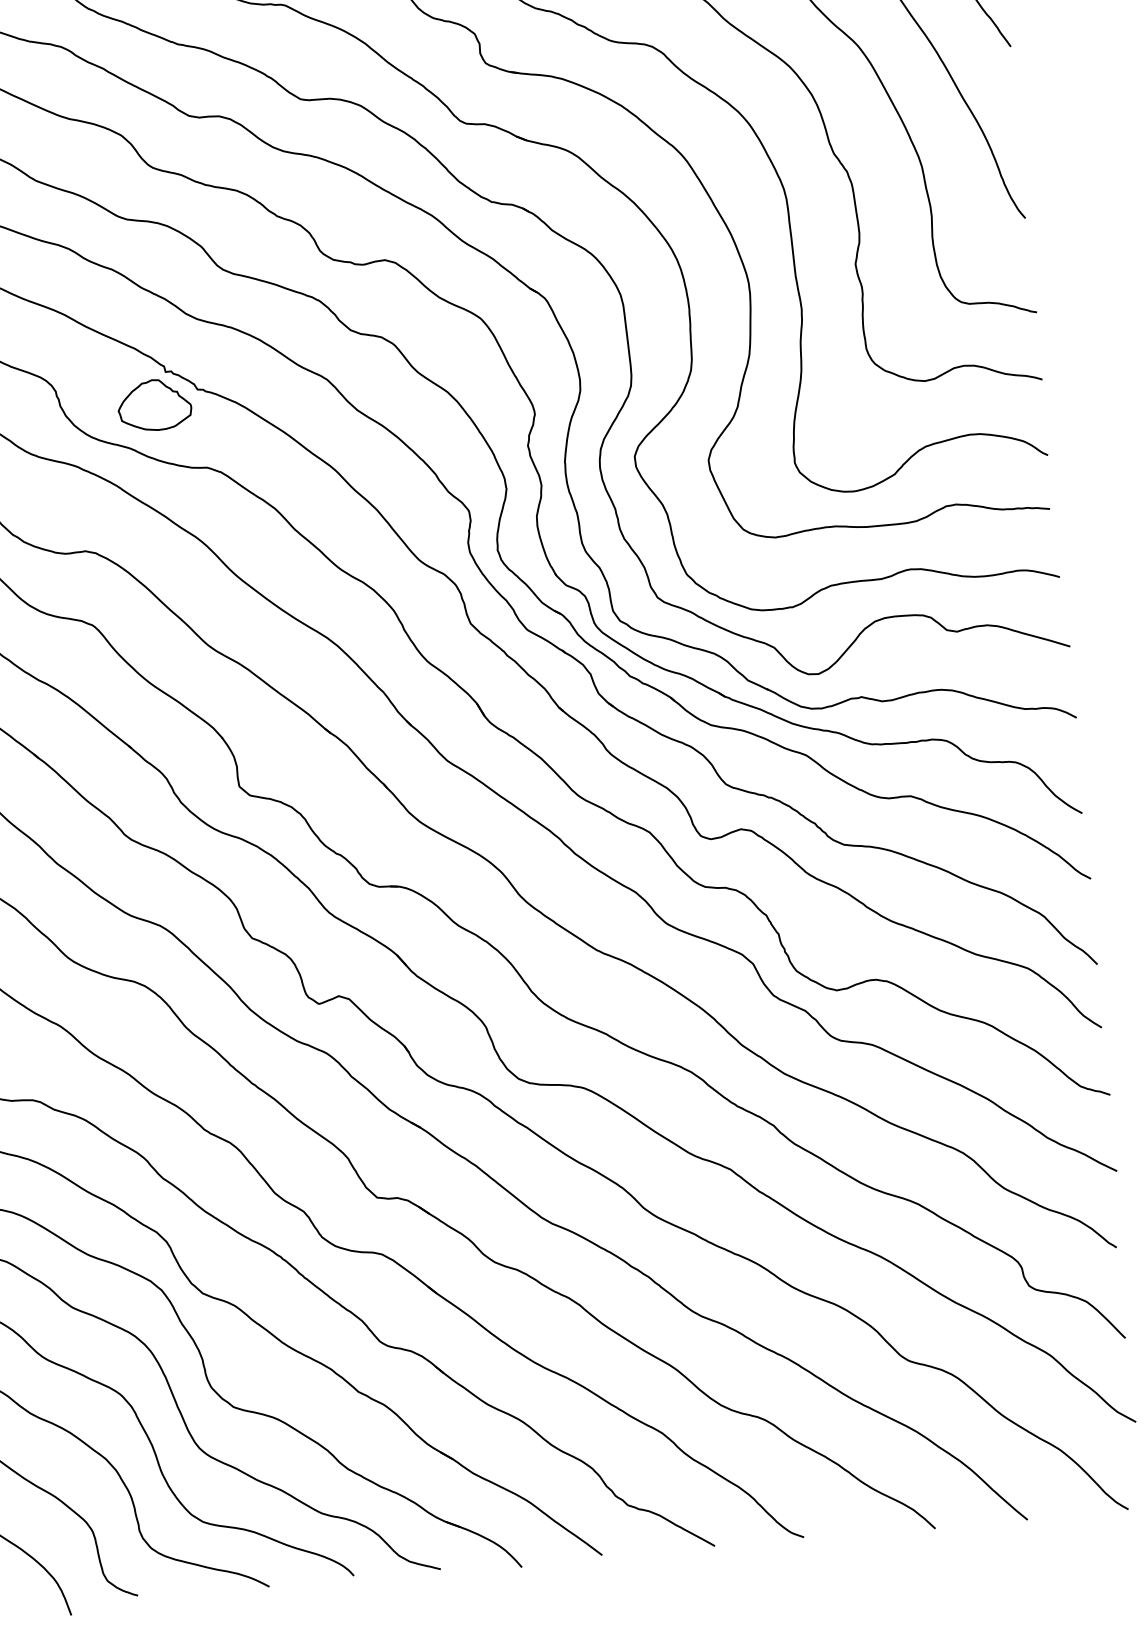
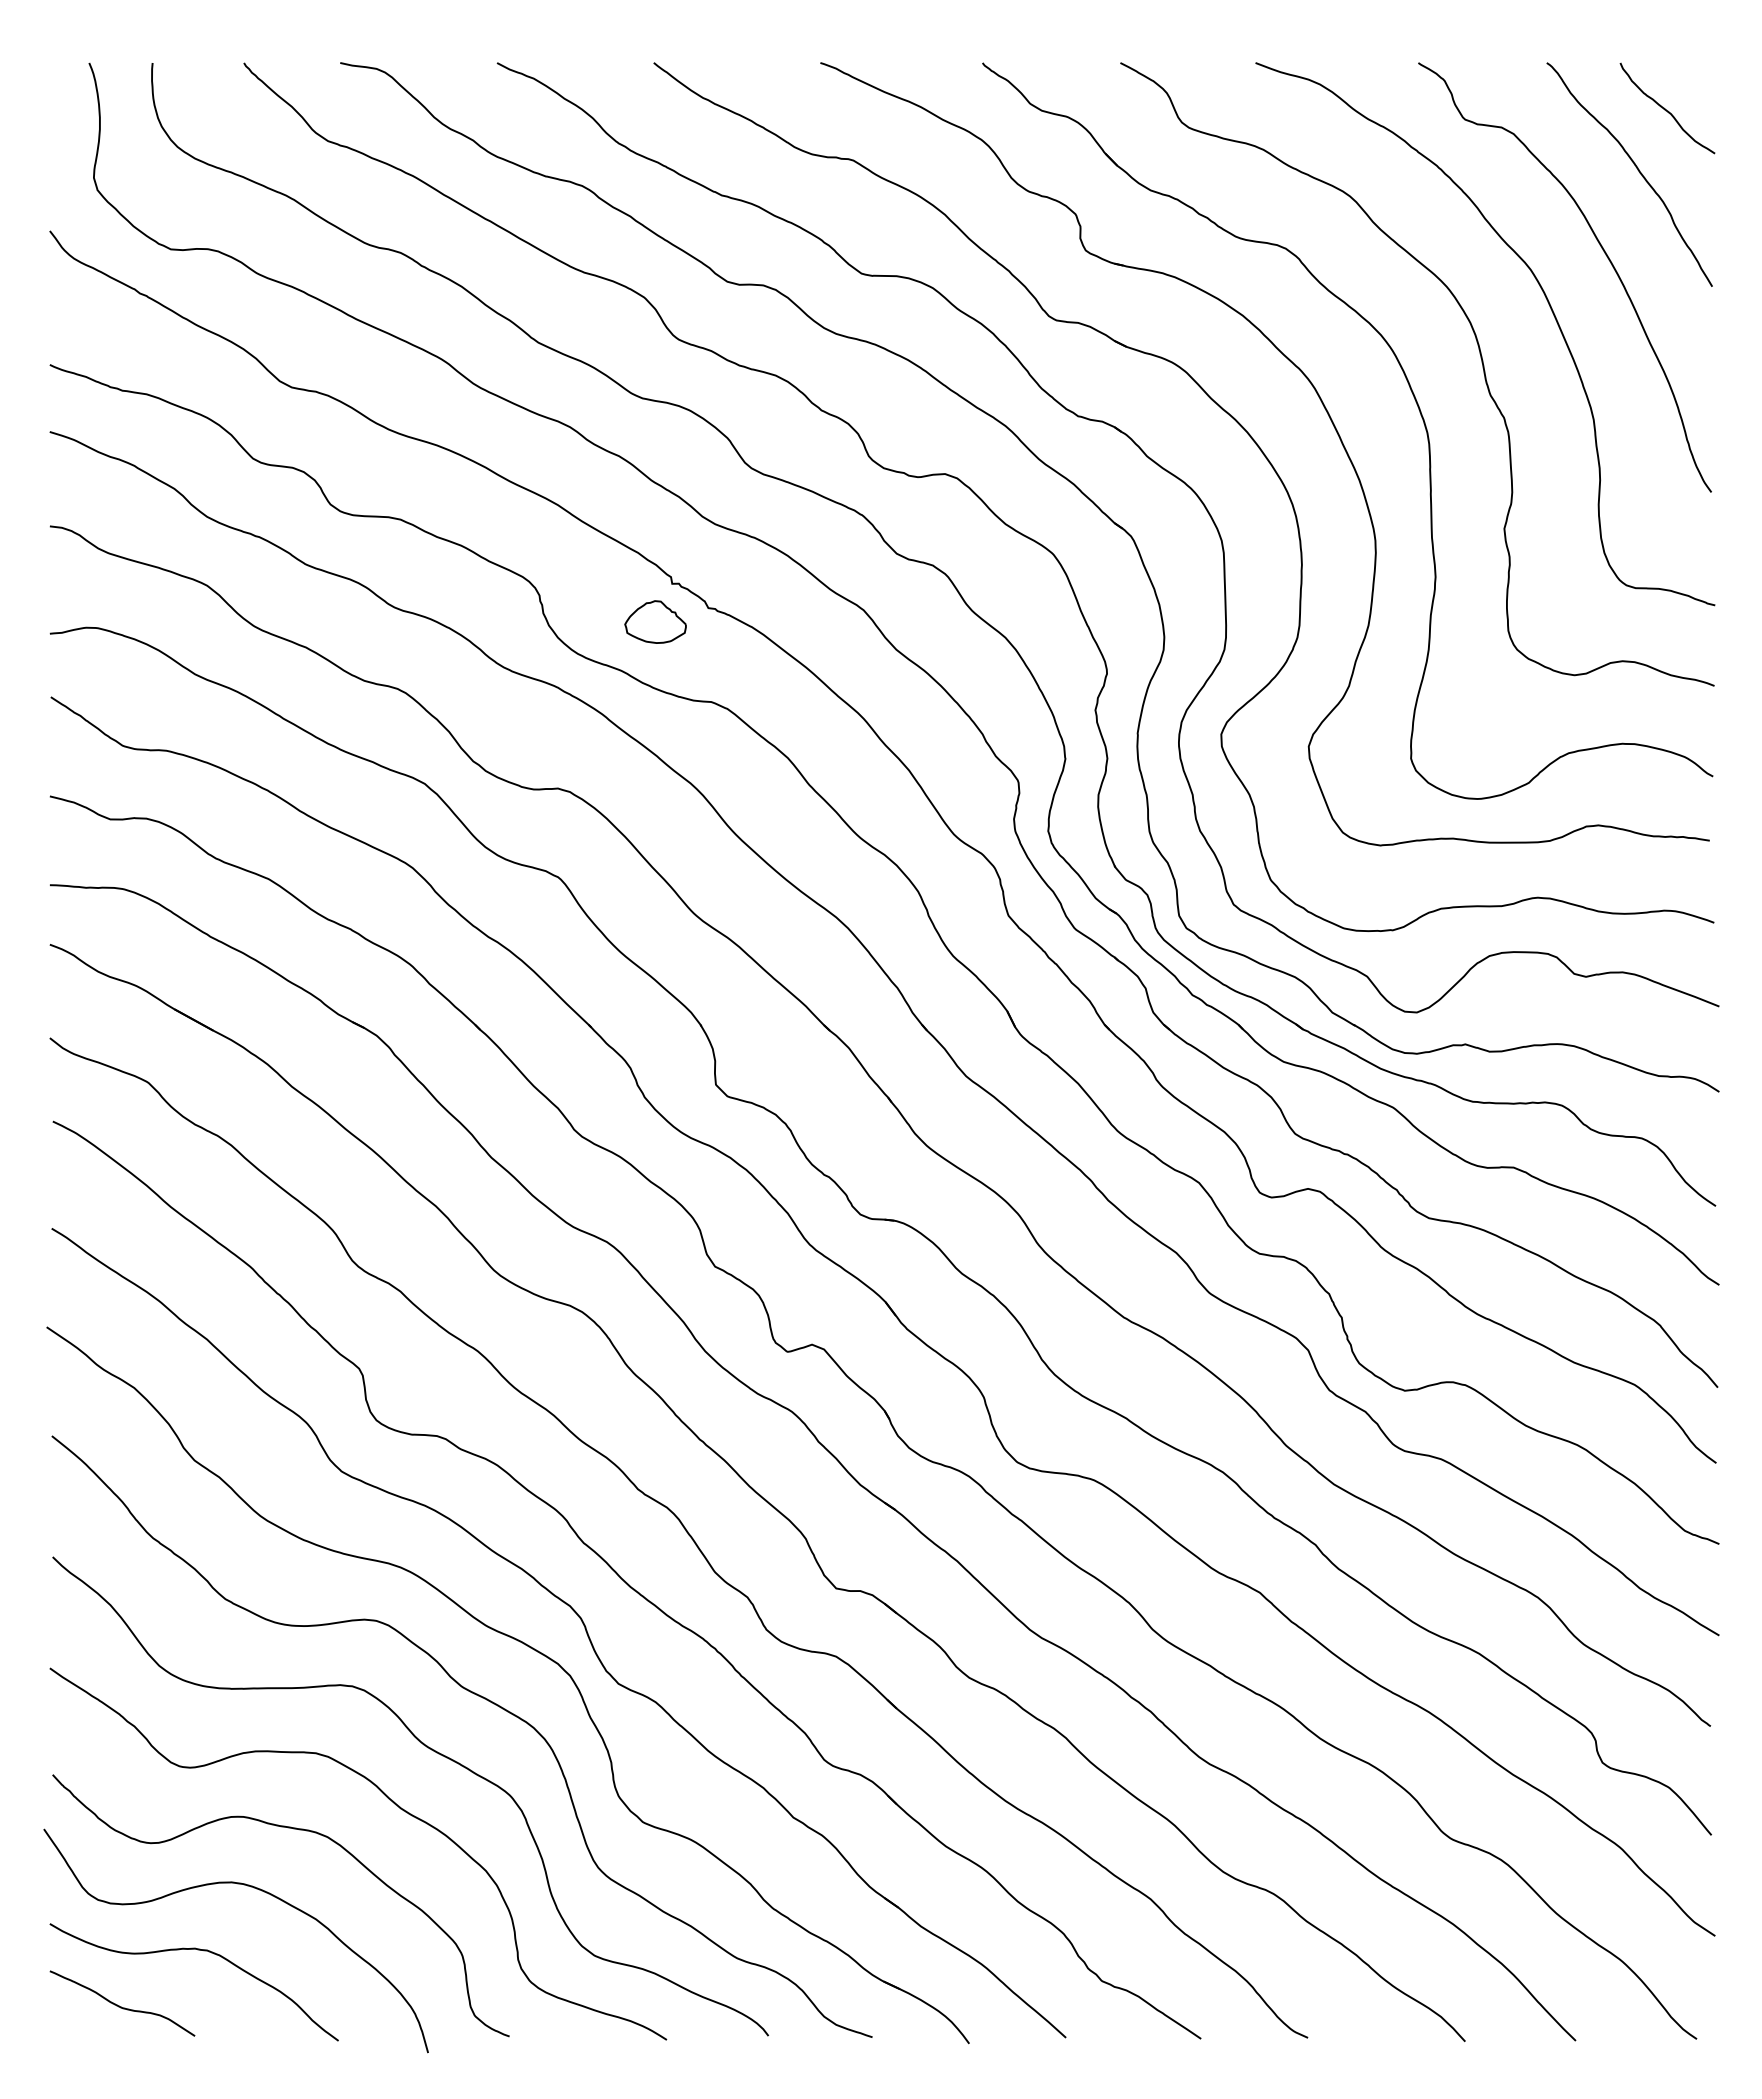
part: (154, 404) -> (655, 621), size x0.7

